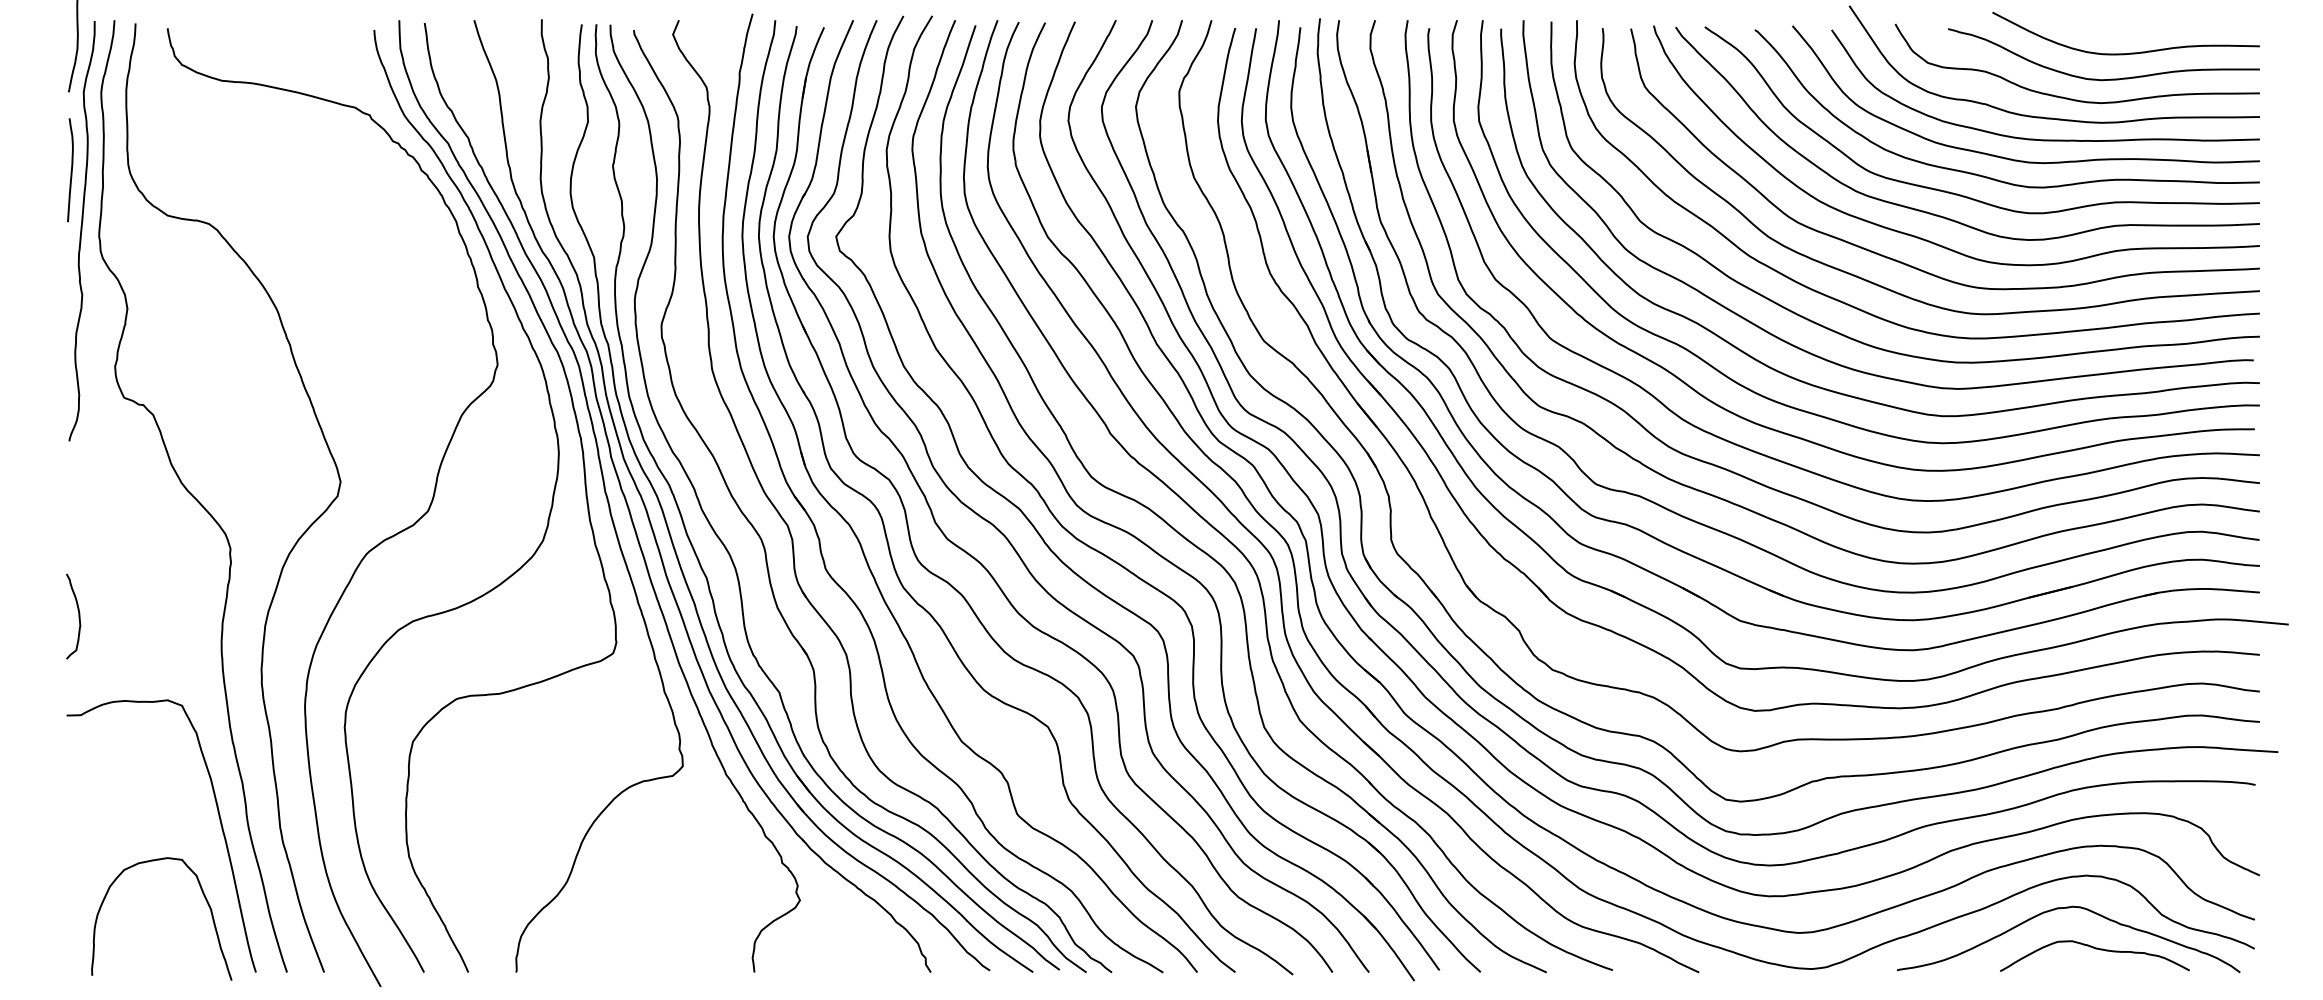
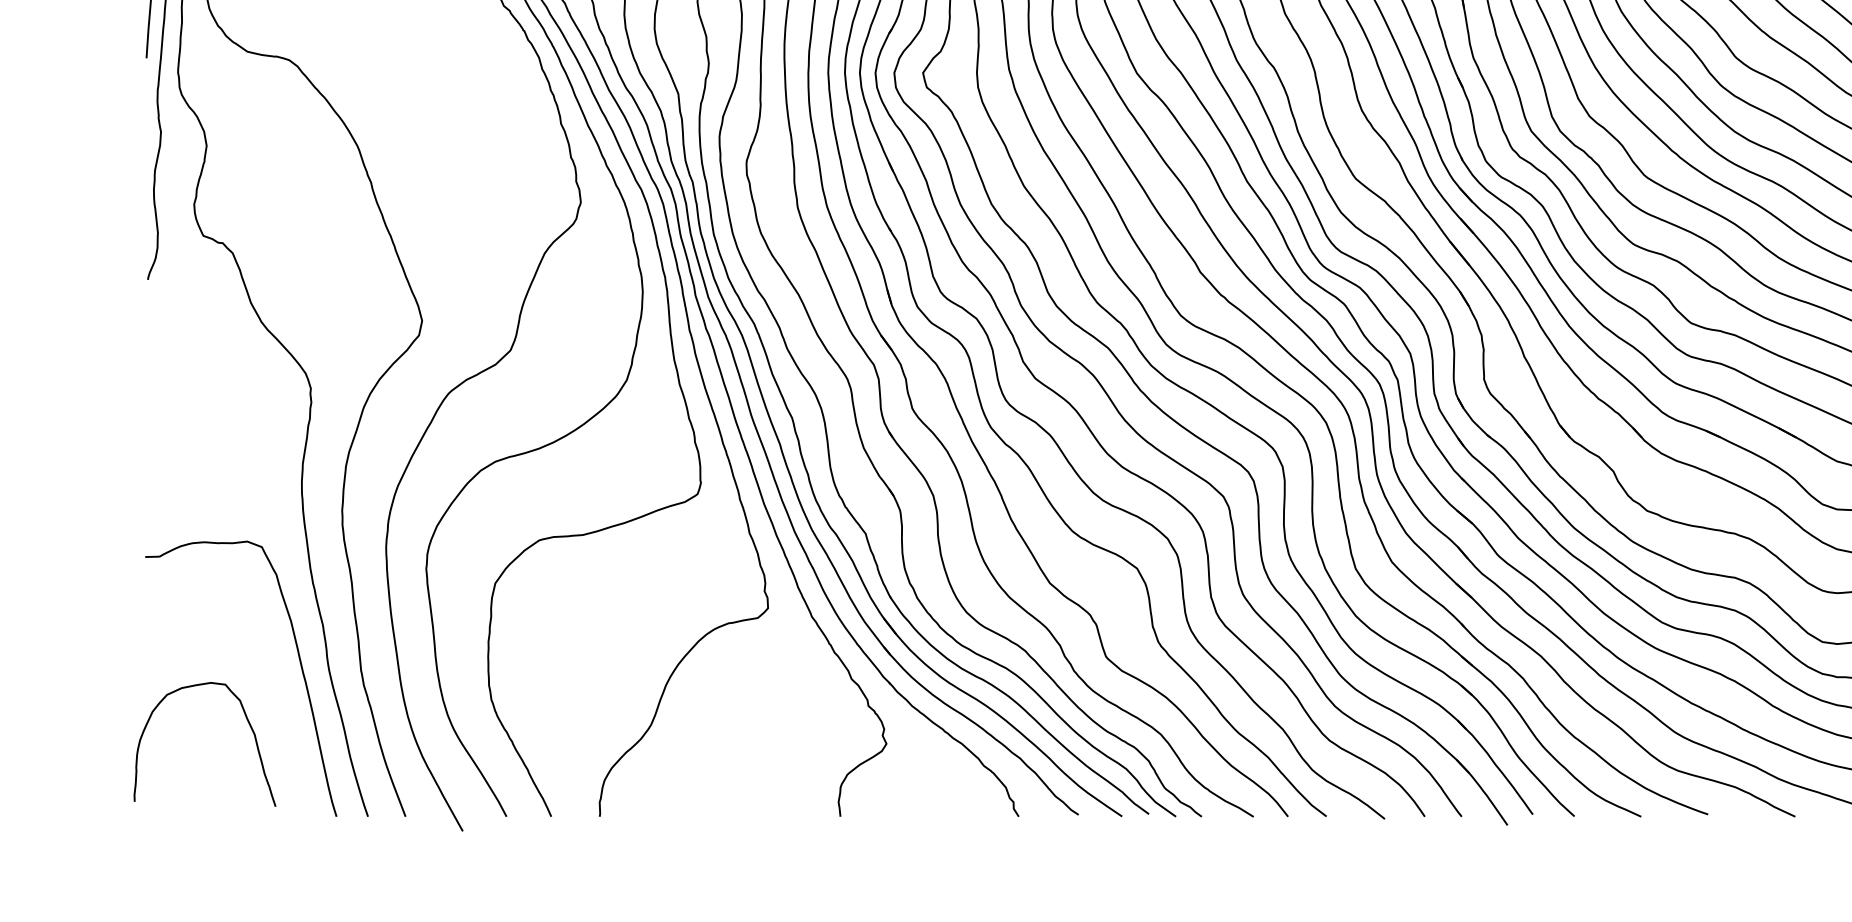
curve: (78, 616) -> (157, 456), removed
curve: (204, 898) -> (248, 723), moved

